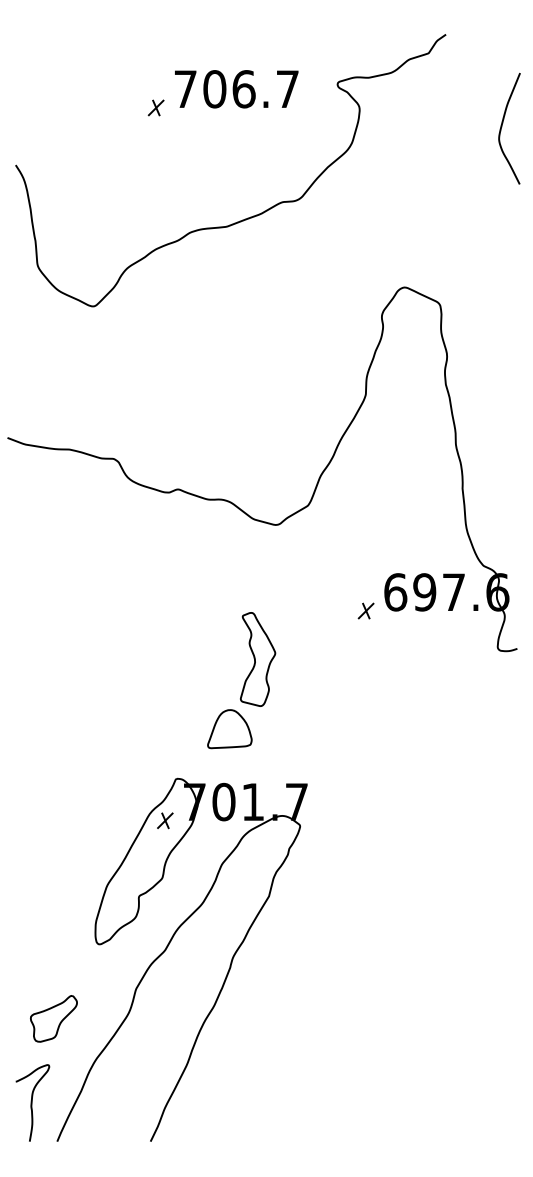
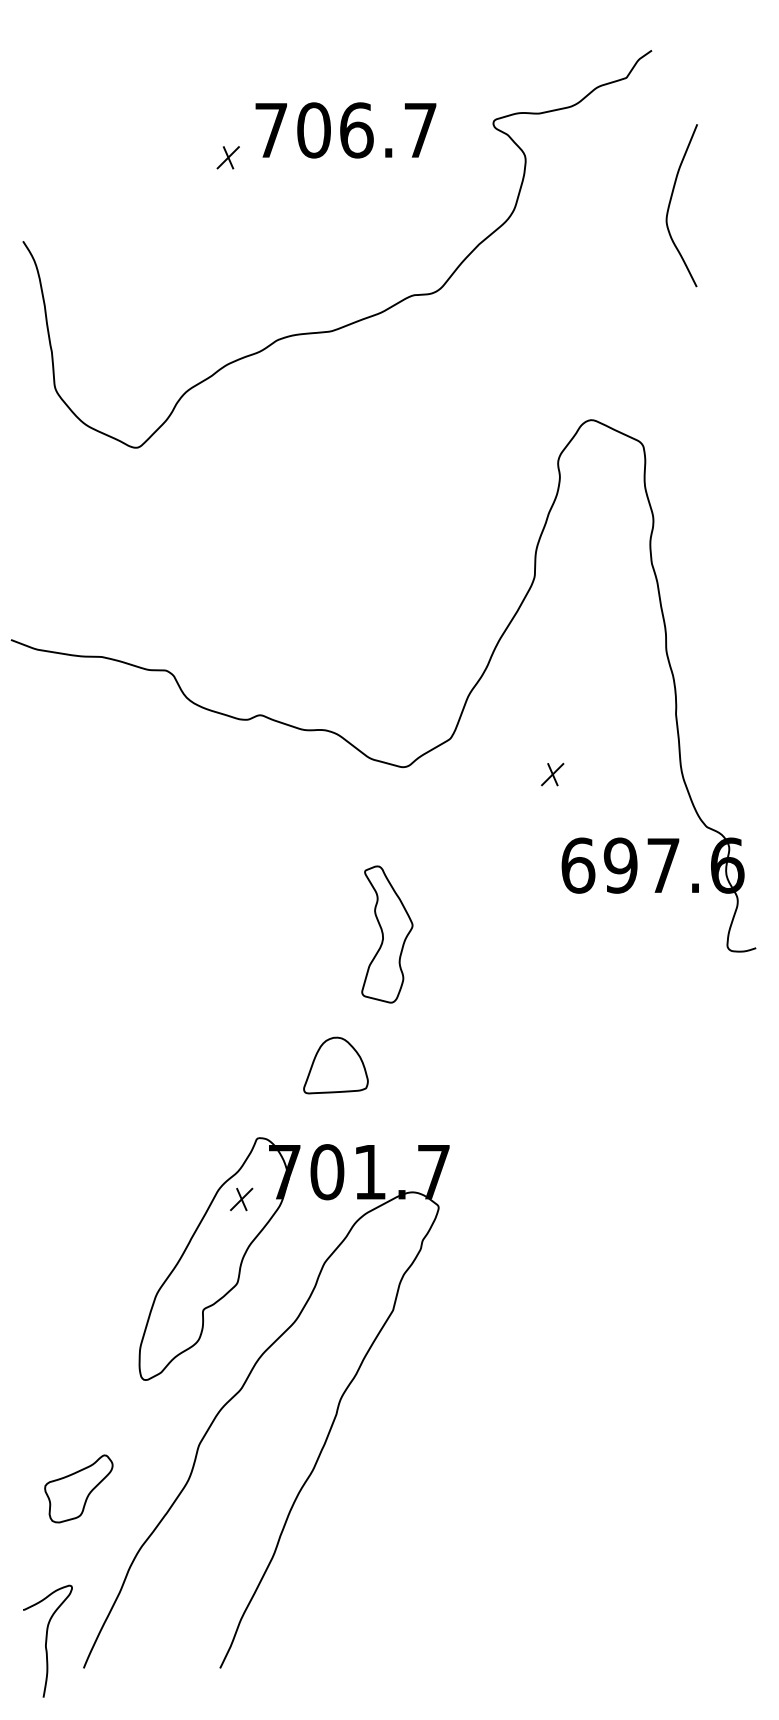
curve: (502, 127) -> (671, 203), moved
part: (365, 610) -> (551, 773), moved
part: (258, 659) -> (388, 934), moved
curve: (32, 1102) -> (47, 1640), moved

